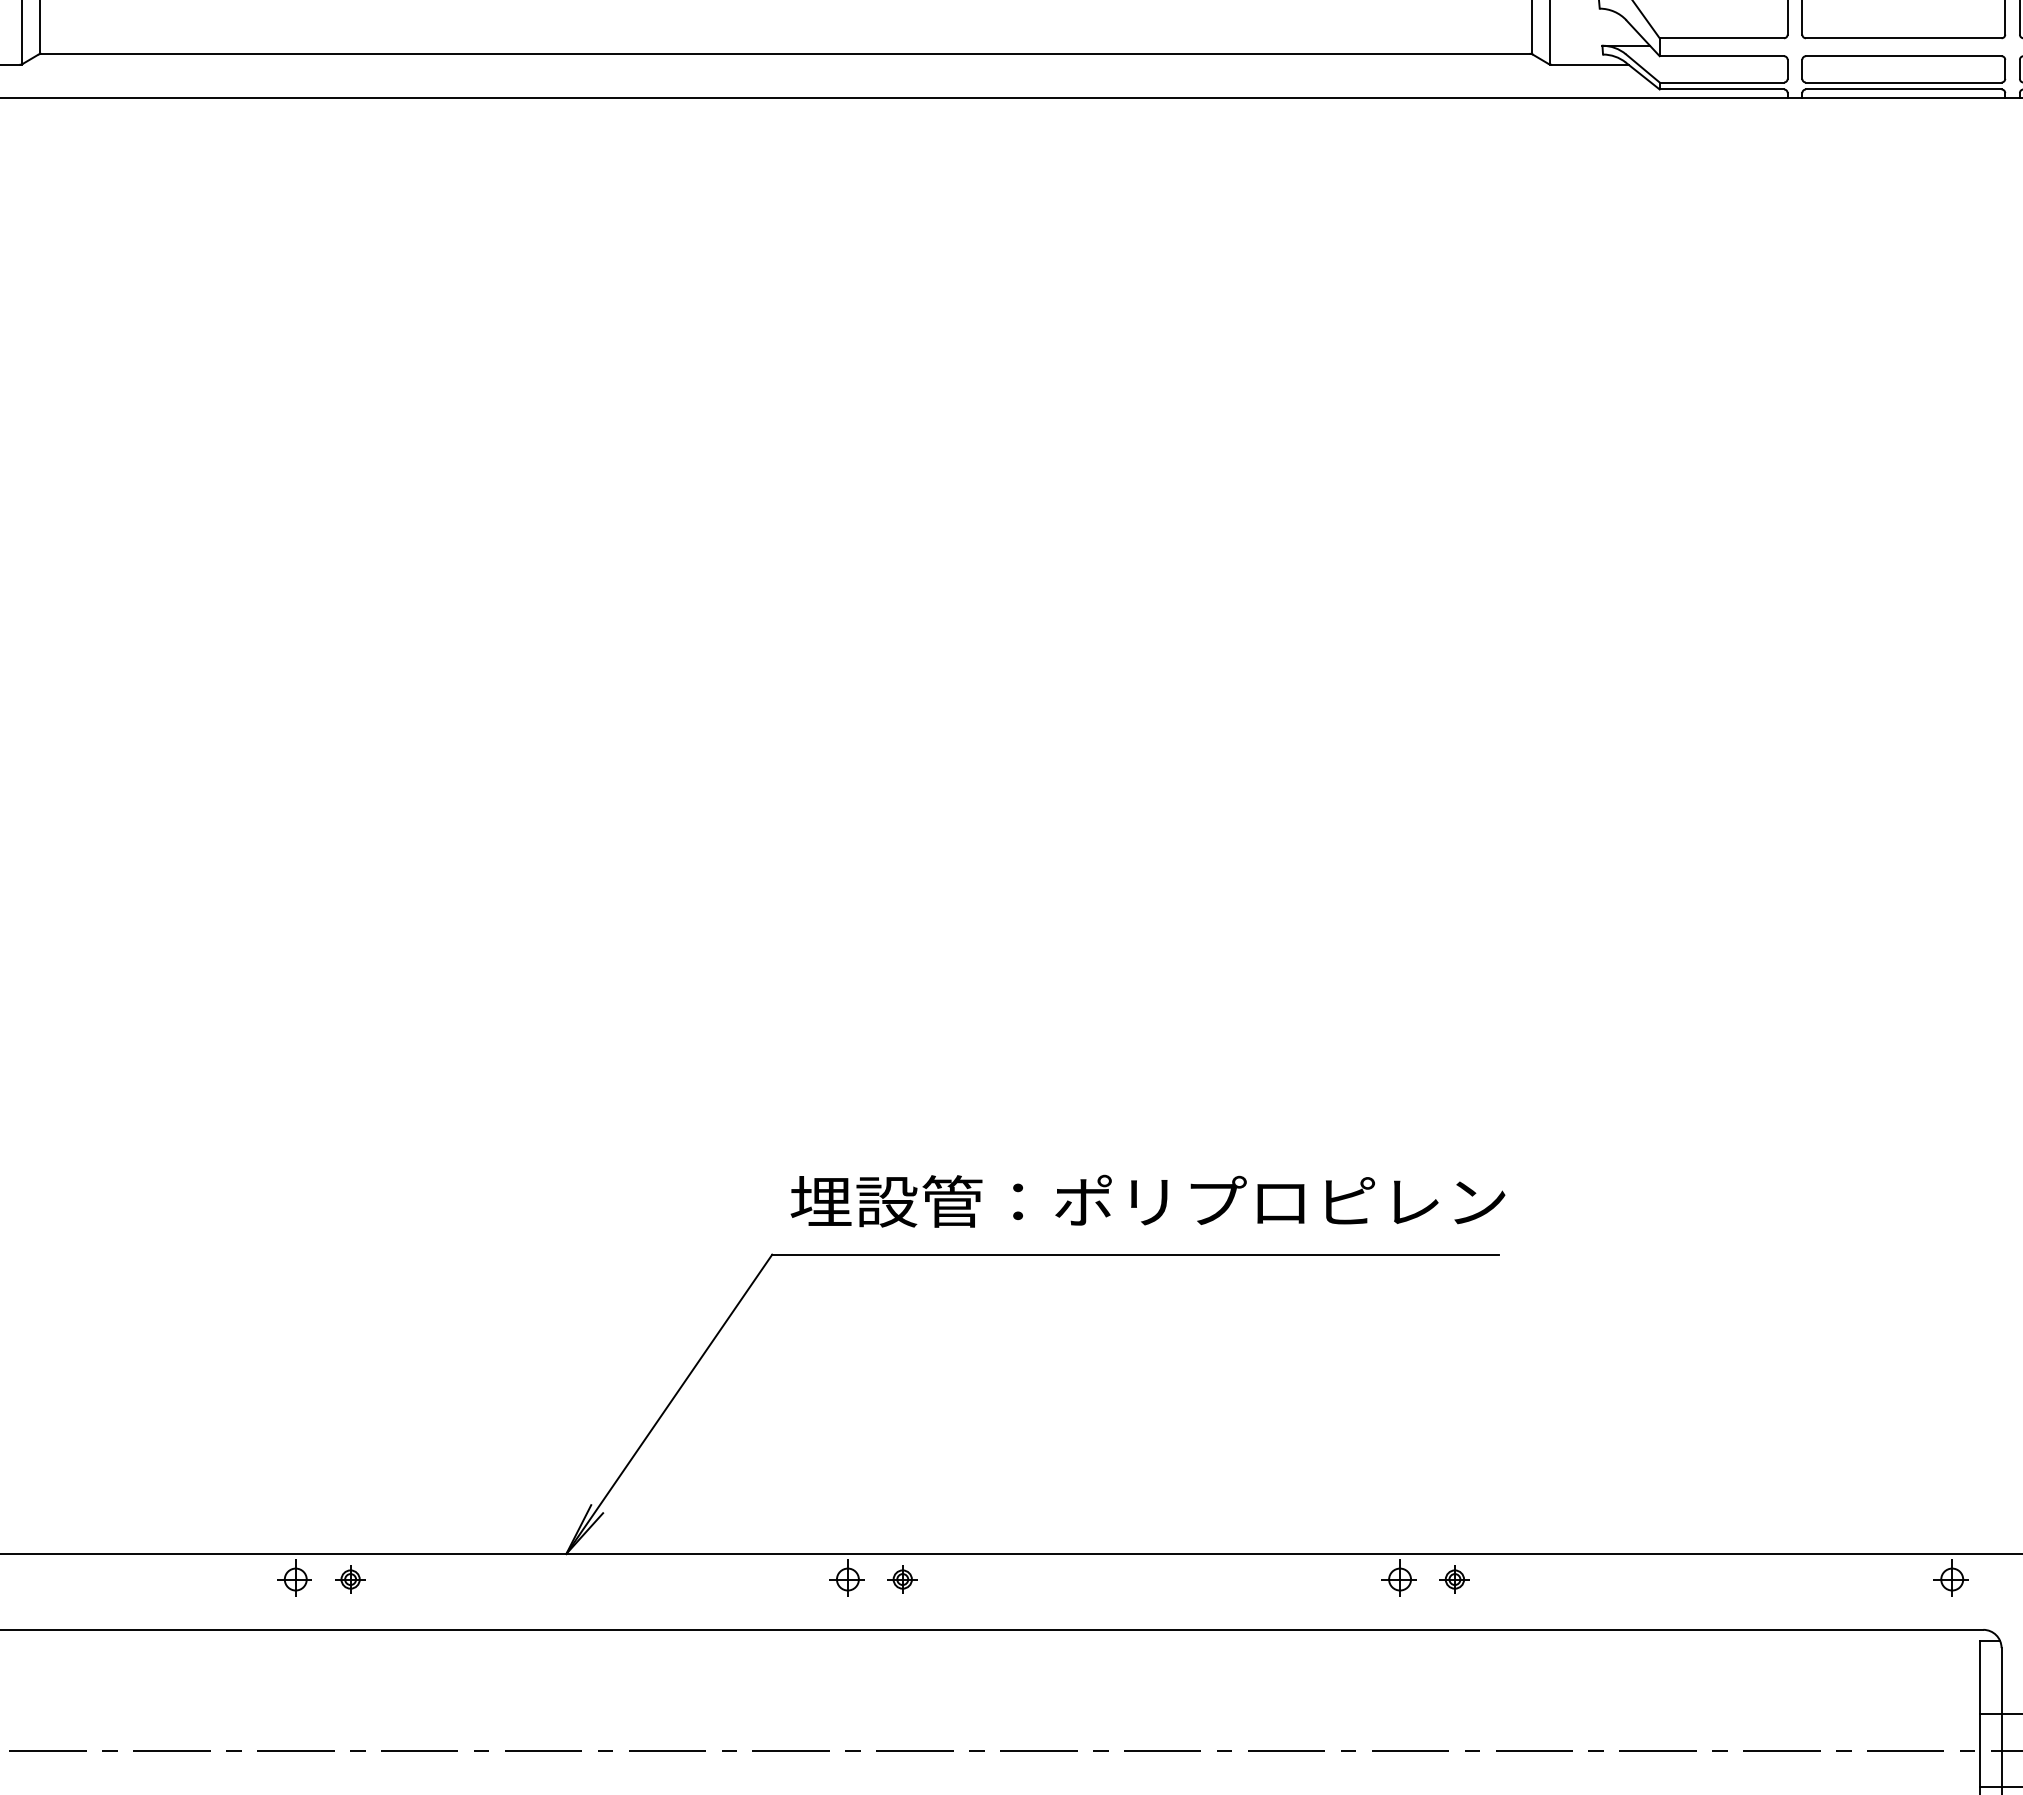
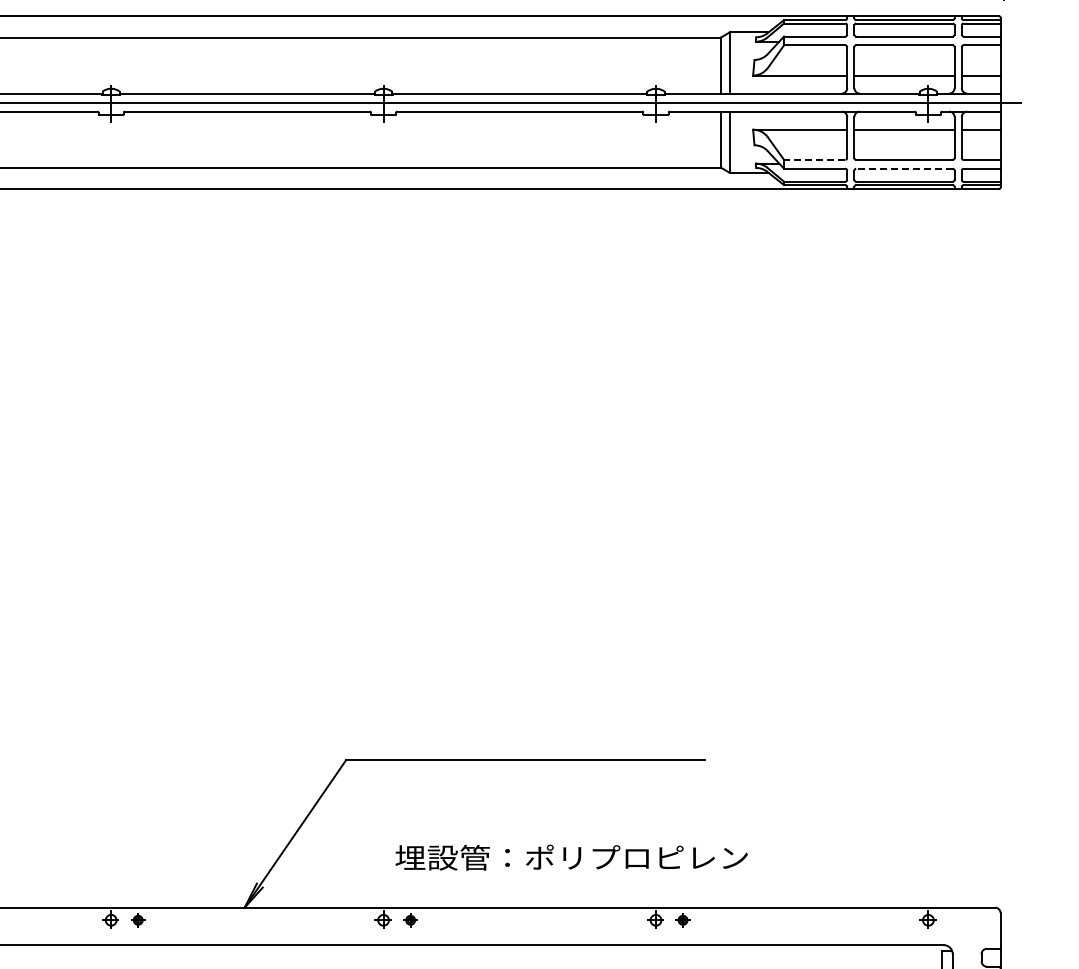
line: (1721, 37) -> (814, 159), solid -> dashed
line: (1903, 55) -> (904, 168), solid -> dashed
text: (1147, 1200) -> (571, 857), moved

